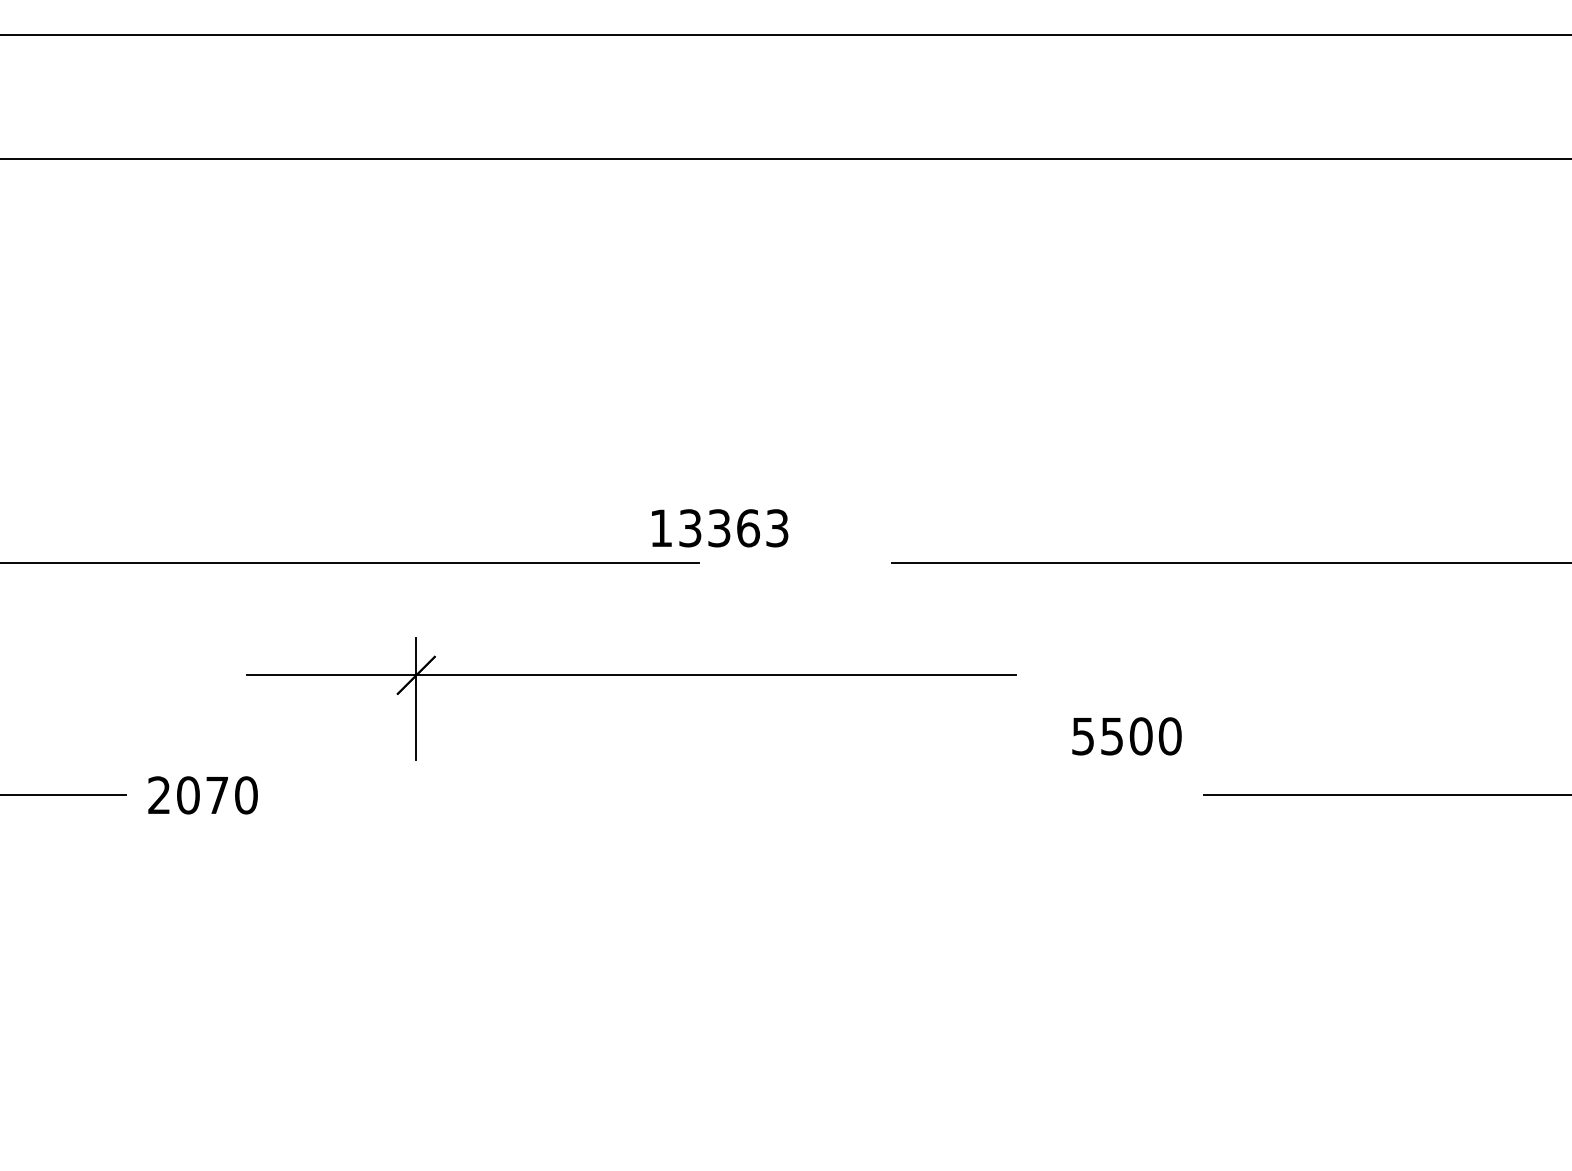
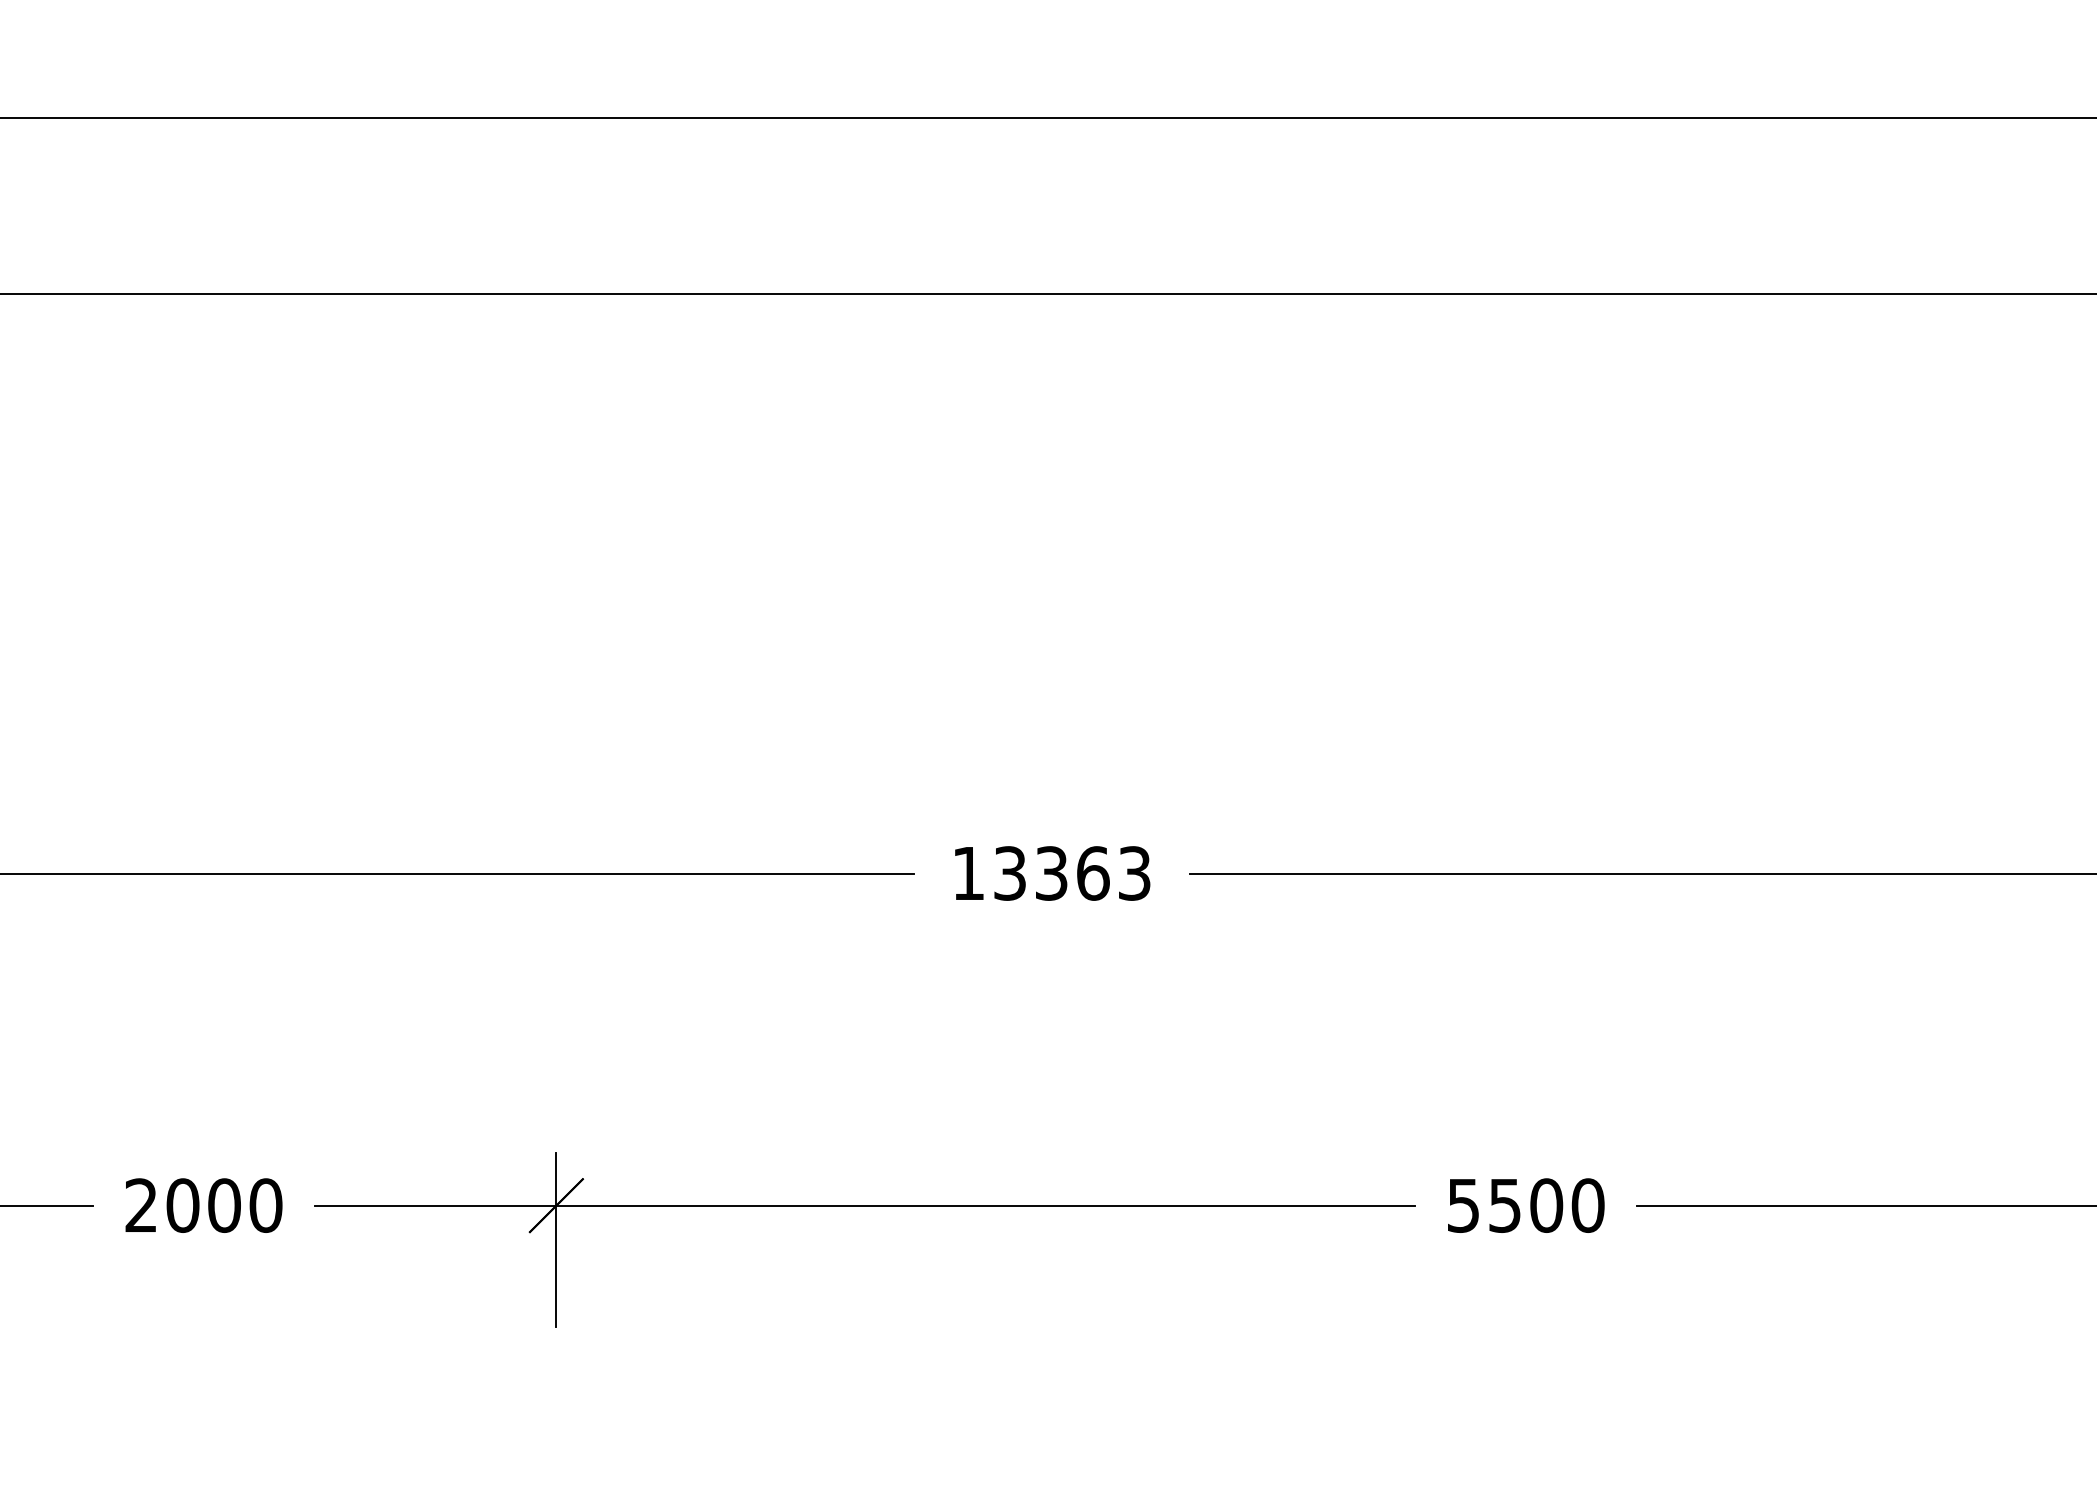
text: (720, 528) -> (1053, 873), moved
part: (631, 675) -> (864, 1205), moved
text: (1126, 736) -> (1525, 1205), moved
text: (217, 795) -> (224, 1205), 2070 -> 2000

